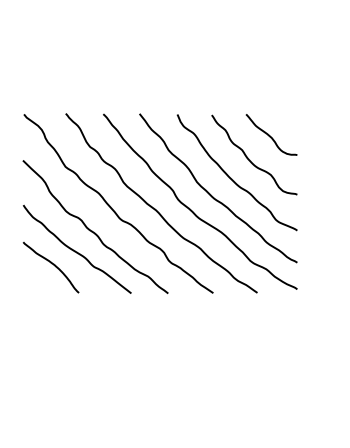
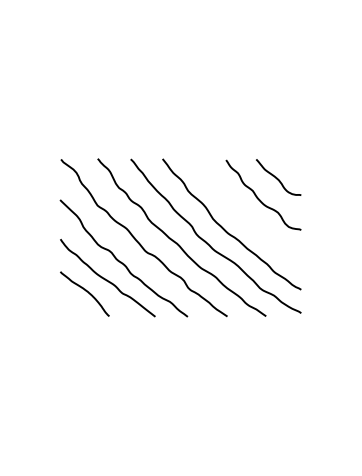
curve: (231, 178) -> (243, 215), removed

